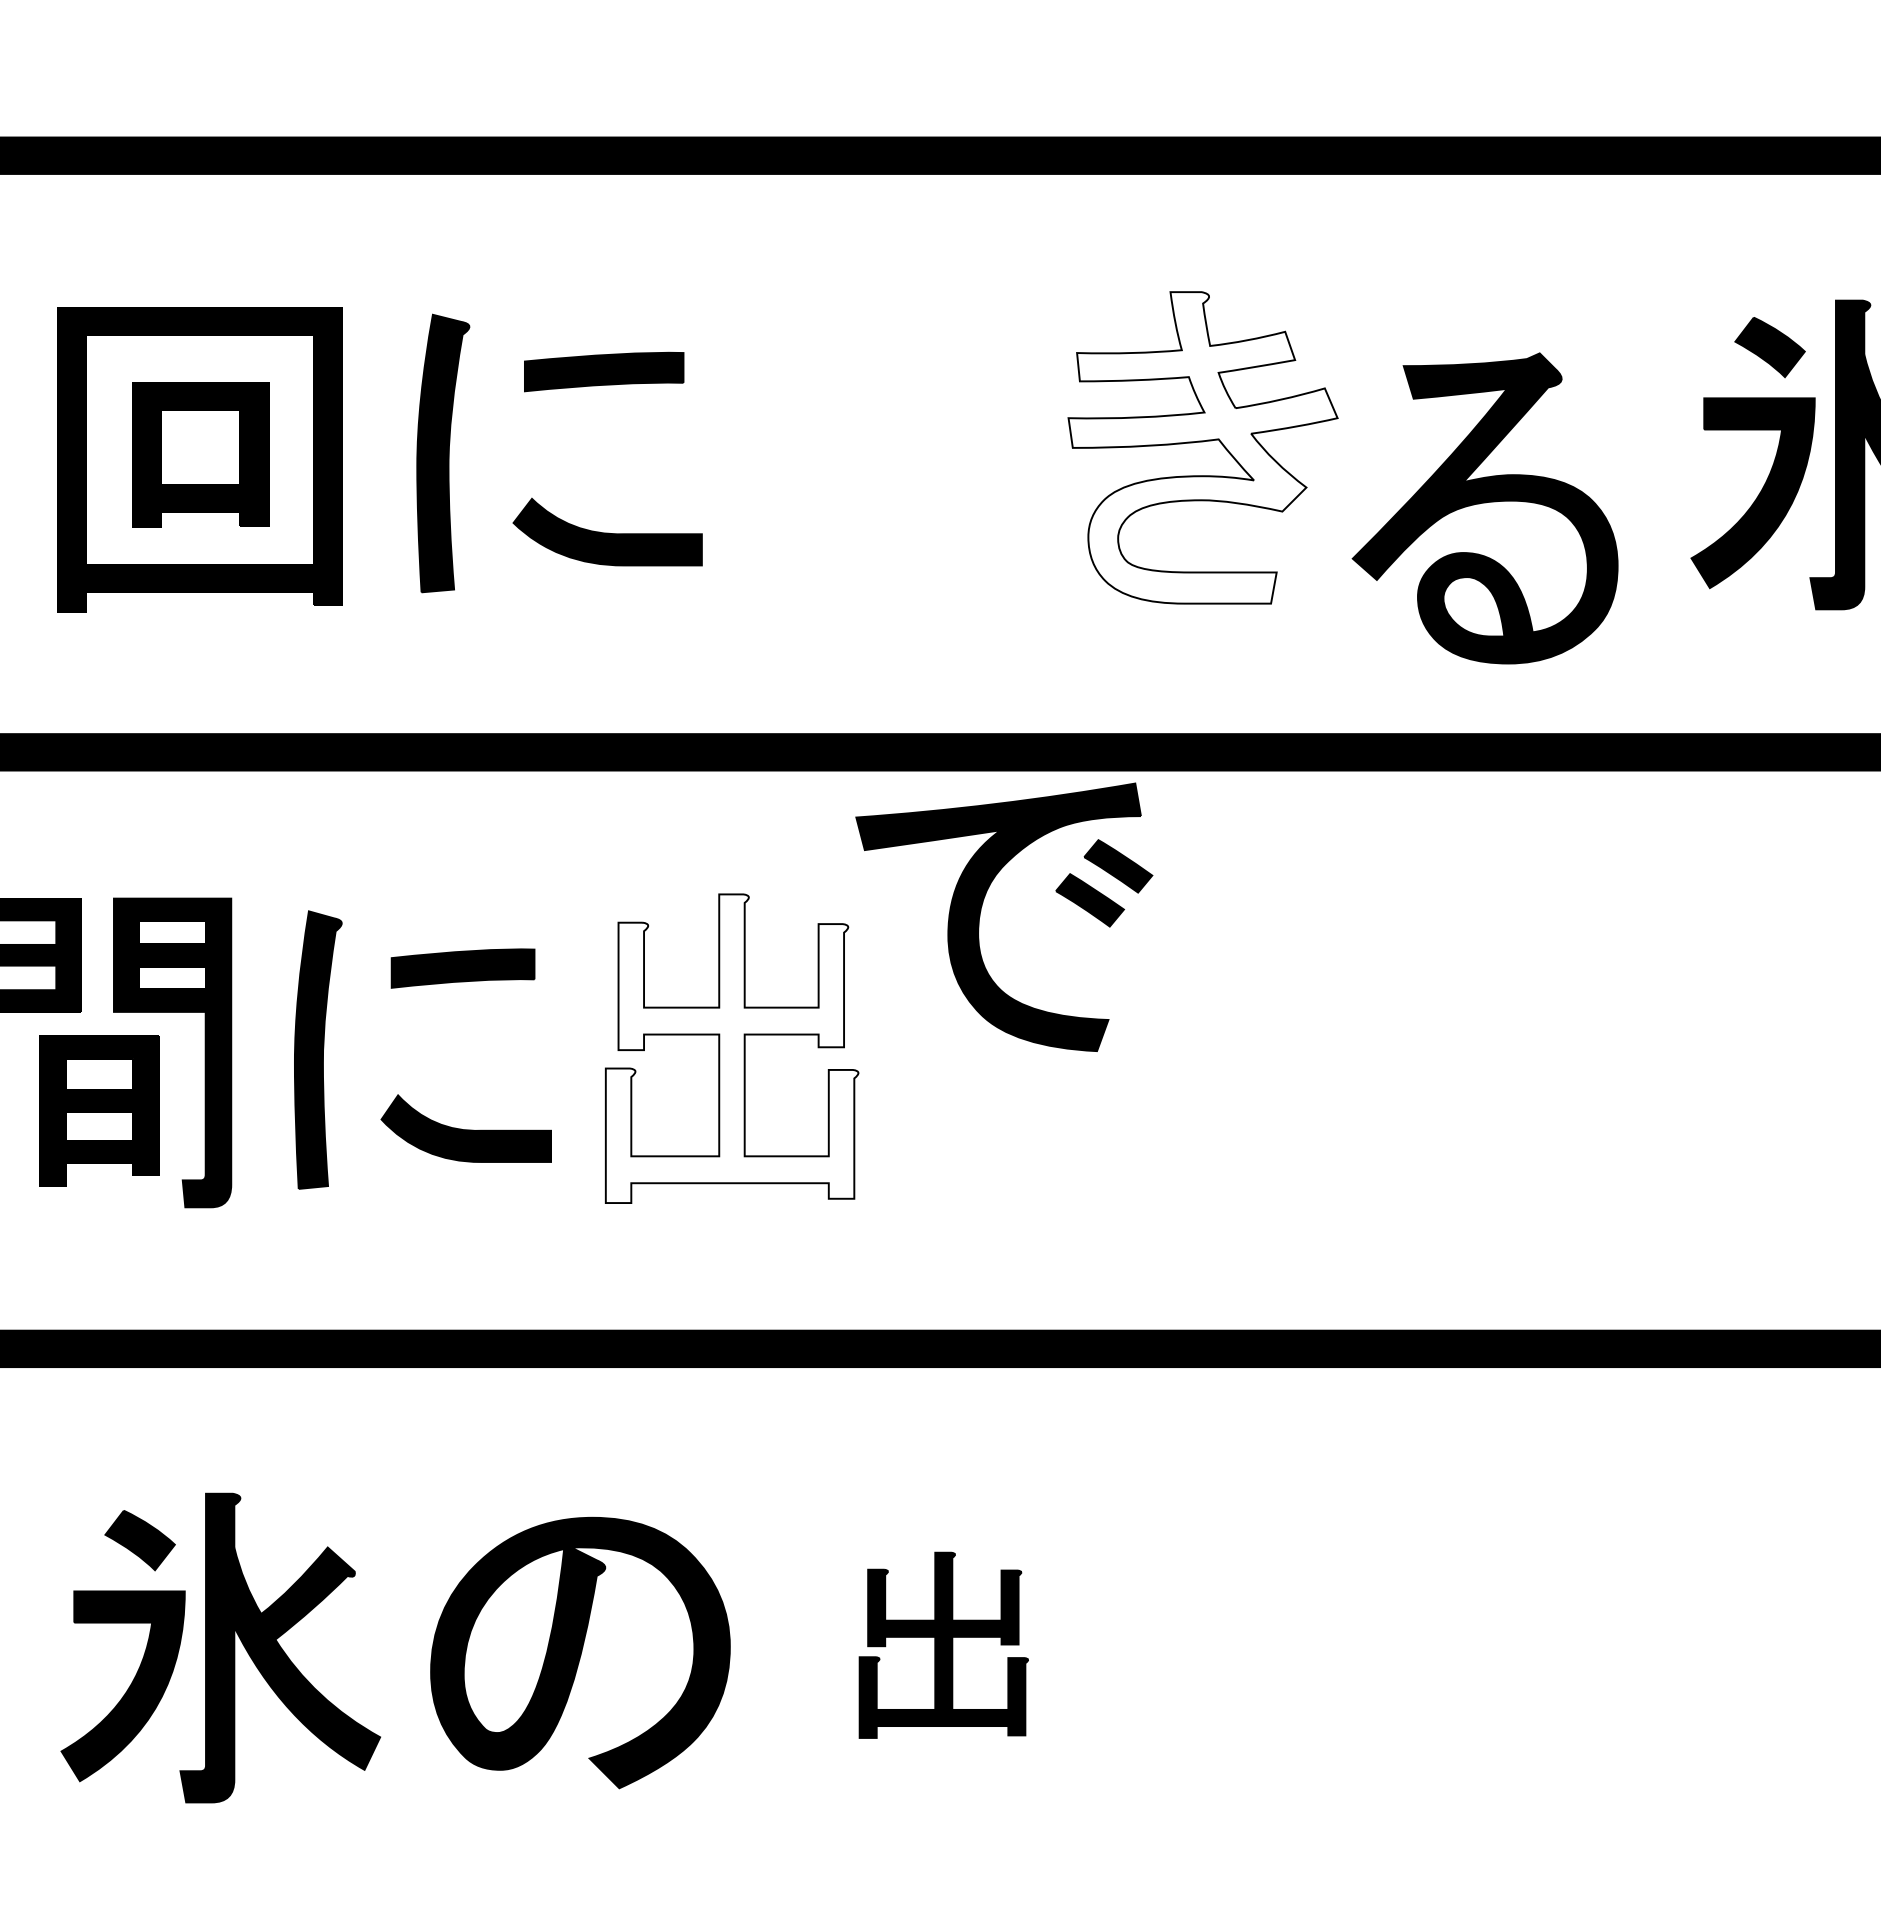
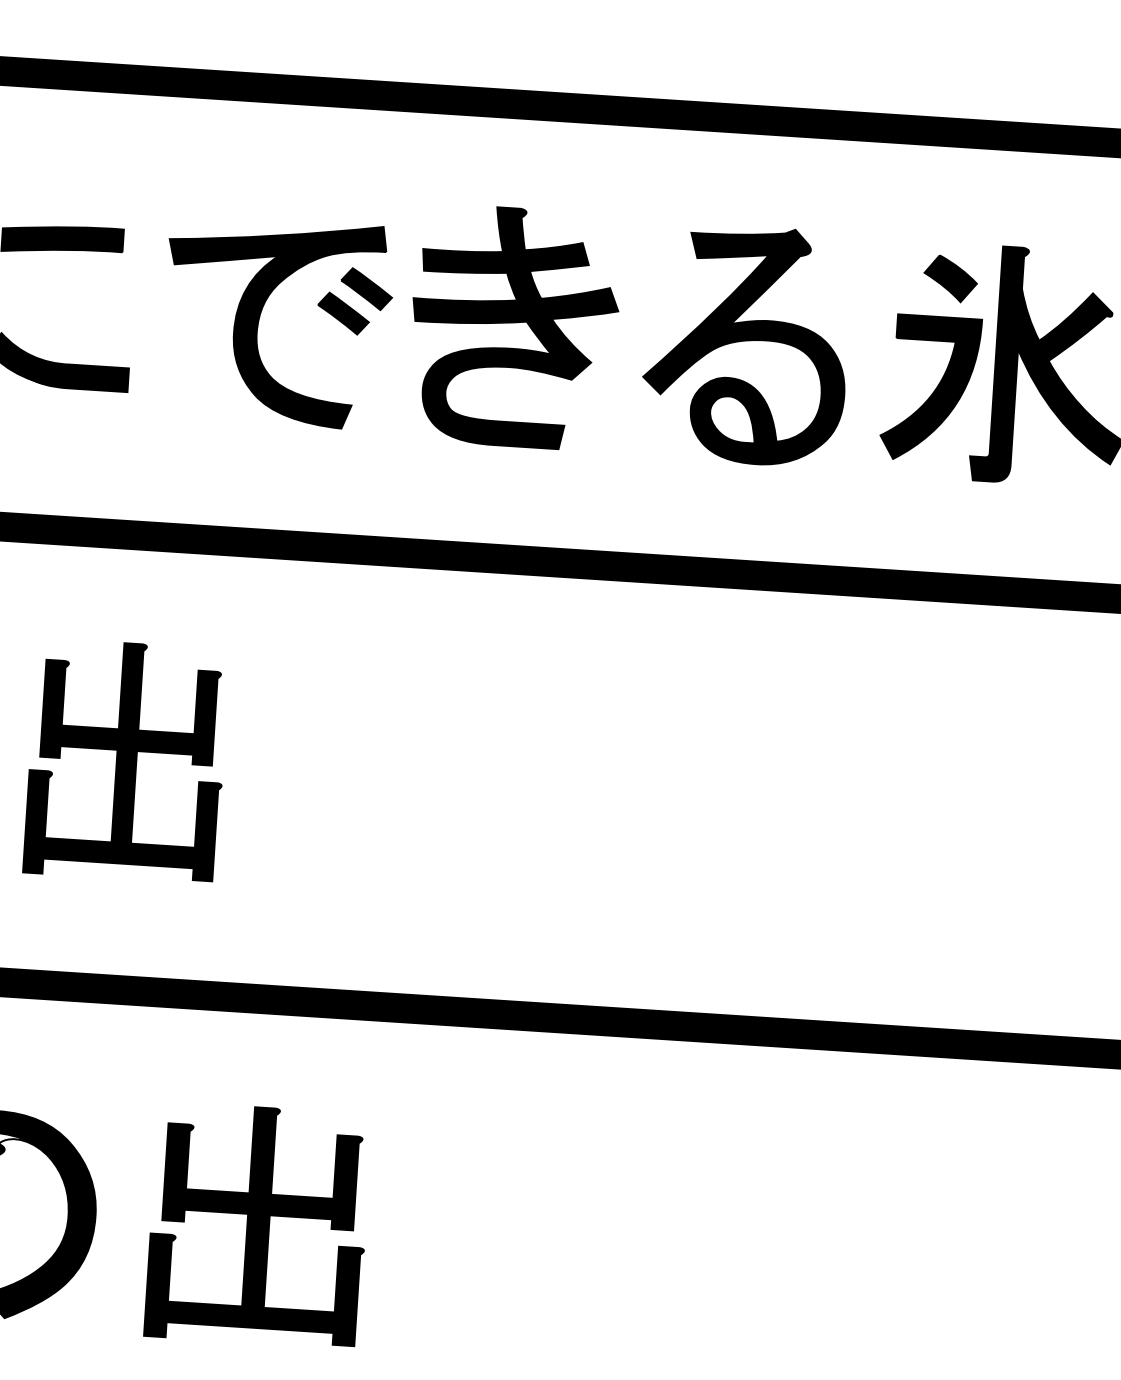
fill: (1202, 447) -> (514, 327), added
part: (1484, 508) -> (745, 345), moved
part: (981, 911) -> (260, 316), moved
fill: (731, 1048) -> (126, 761), added
part: (943, 1645) -> (258, 1225), size x1.67

